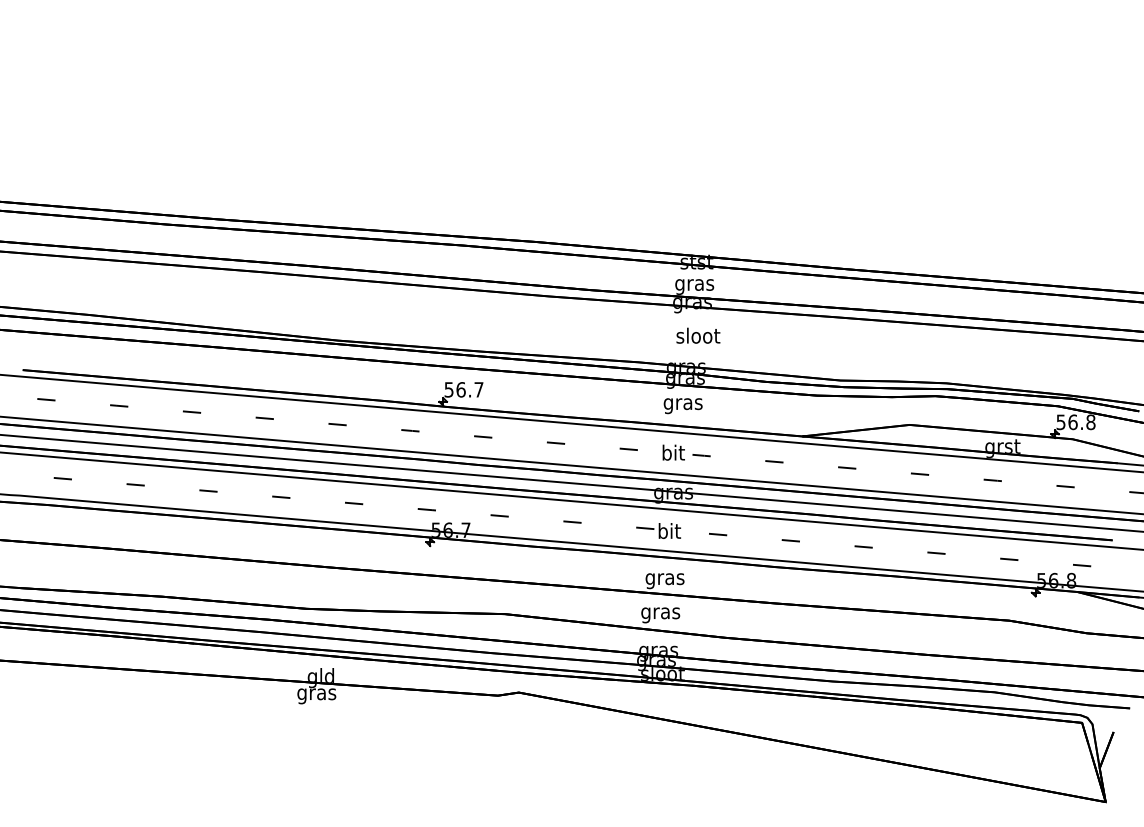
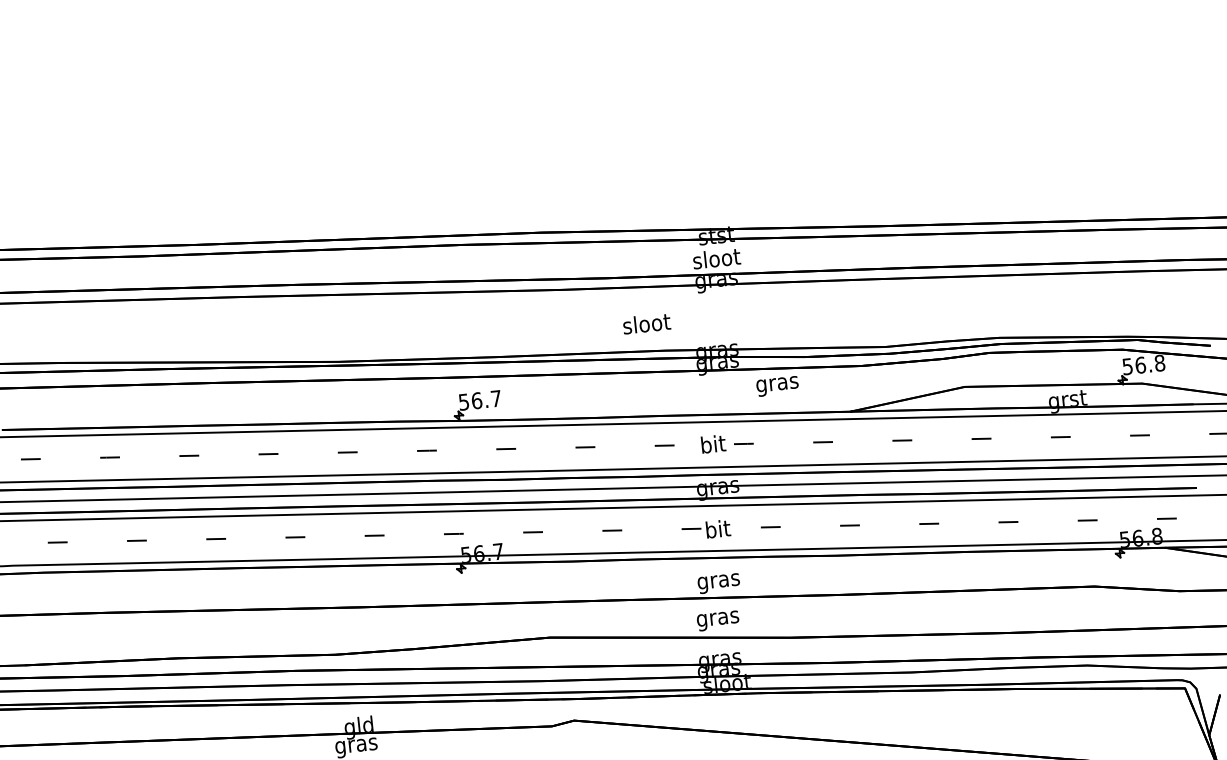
text: (694, 284) -> (716, 260), gras -> sloot
text: (698, 335) -> (646, 323), moved
text: (682, 406) -> (776, 386), moved

